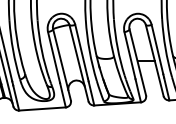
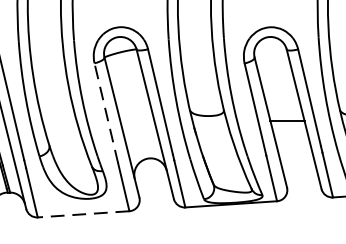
line: (53, 57) -> (105, 113), solid -> dashed
line: (41, 109) -> (81, 215), solid -> dashed

